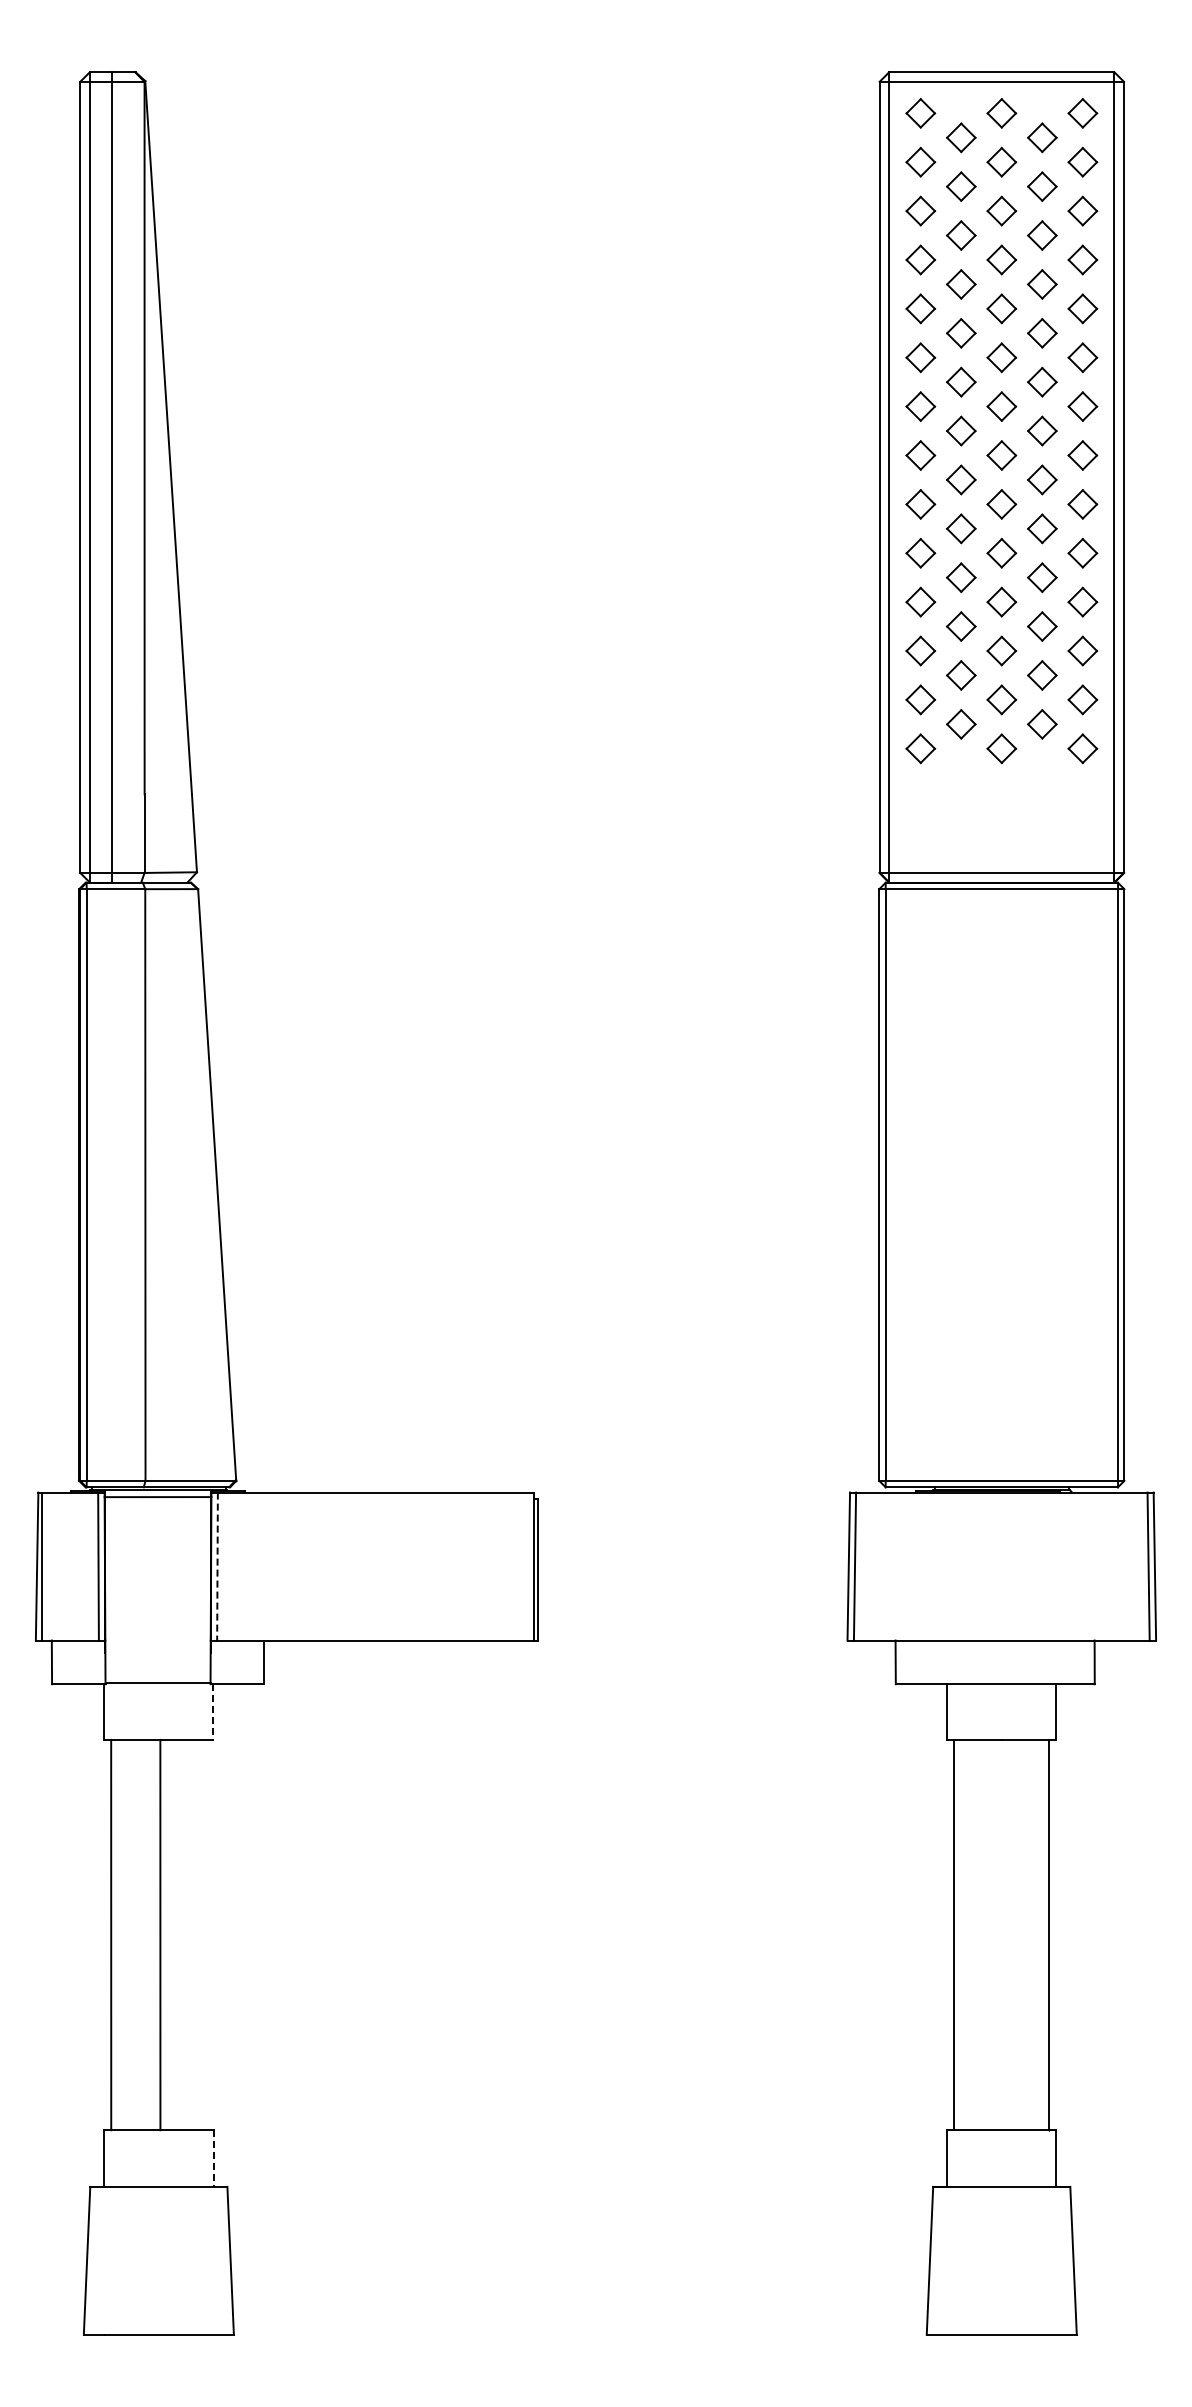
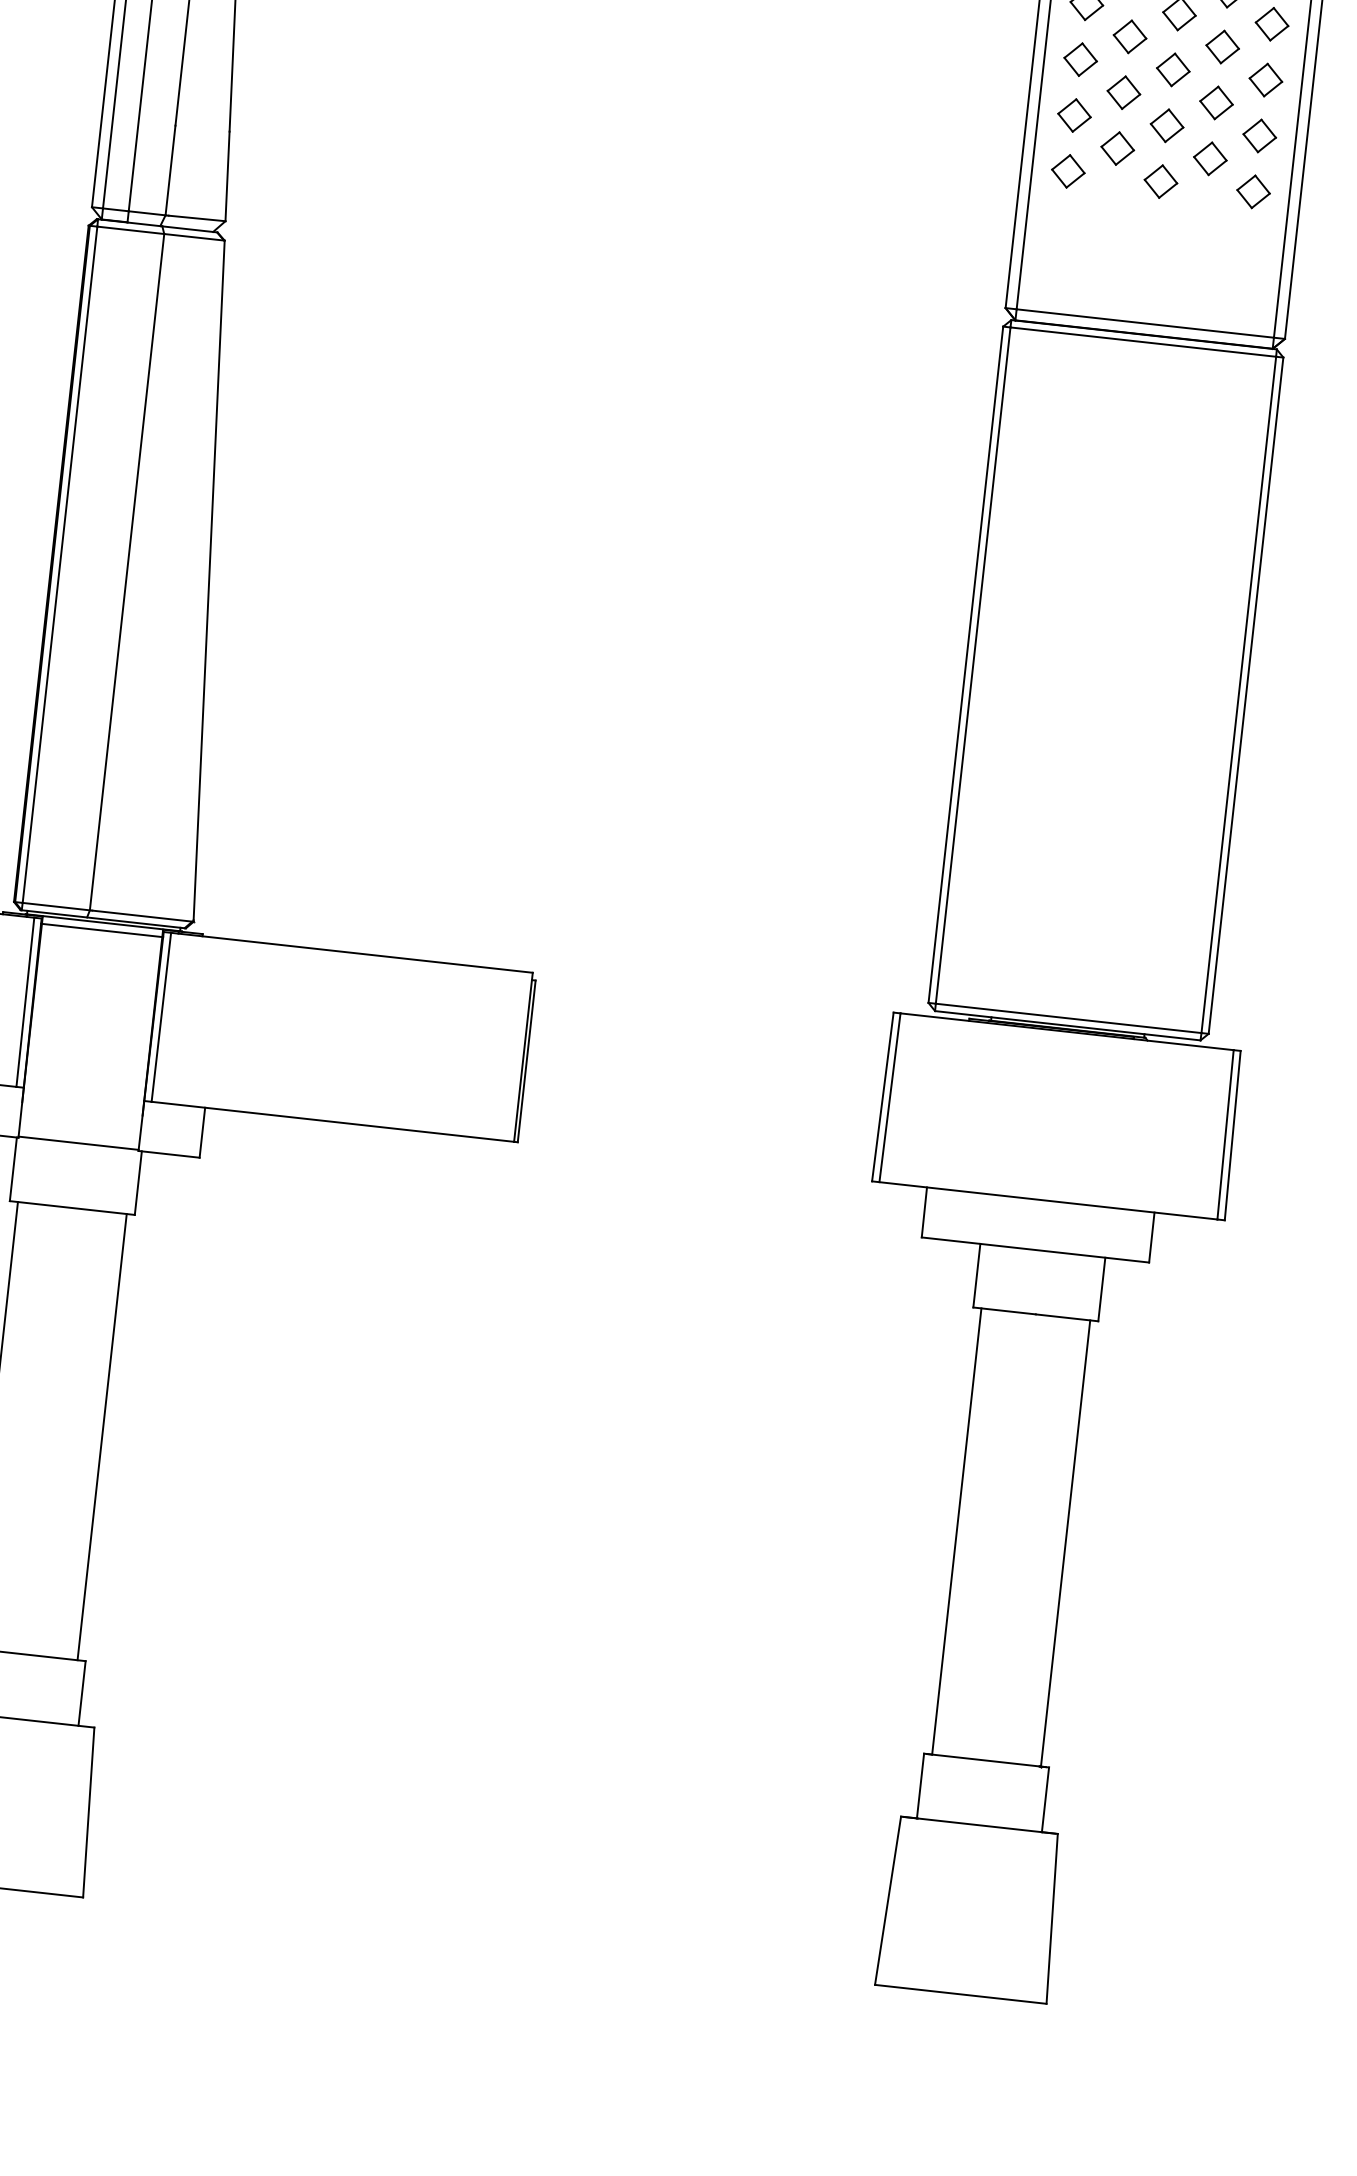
line: (217, 1566) -> (161, 1017), dashed -> solid
line: (213, 1712) -> (138, 1183), dashed -> solid
line: (160, 1934) -> (102, 1436), moved
line: (213, 2159) -> (81, 1694), dashed -> solid

